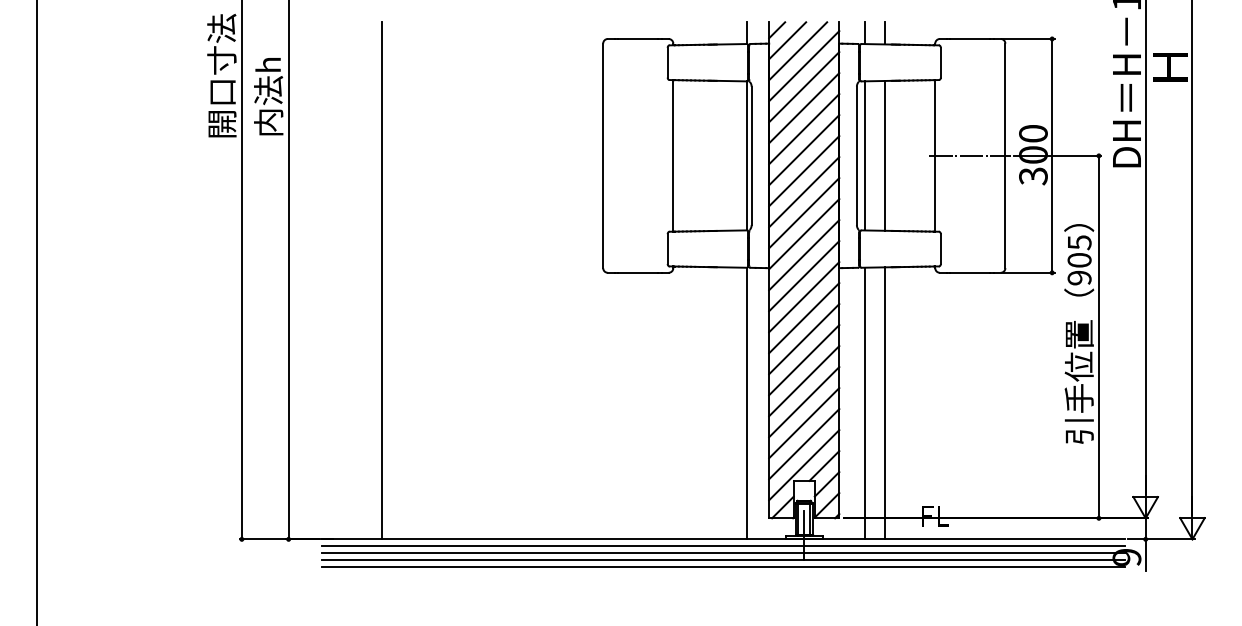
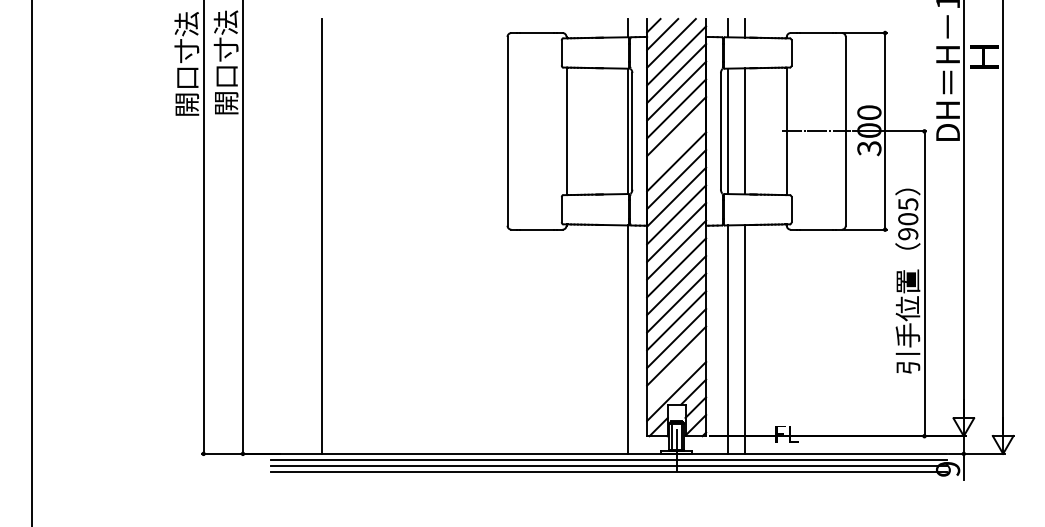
text: (268, 73) -> (226, 62), 内法h -> 開口寸法
line: (804, 171) -> (676, 144), removed
line: (804, 444) -> (676, 374), removed
line: (723, 567) -> (608, 477), removed

